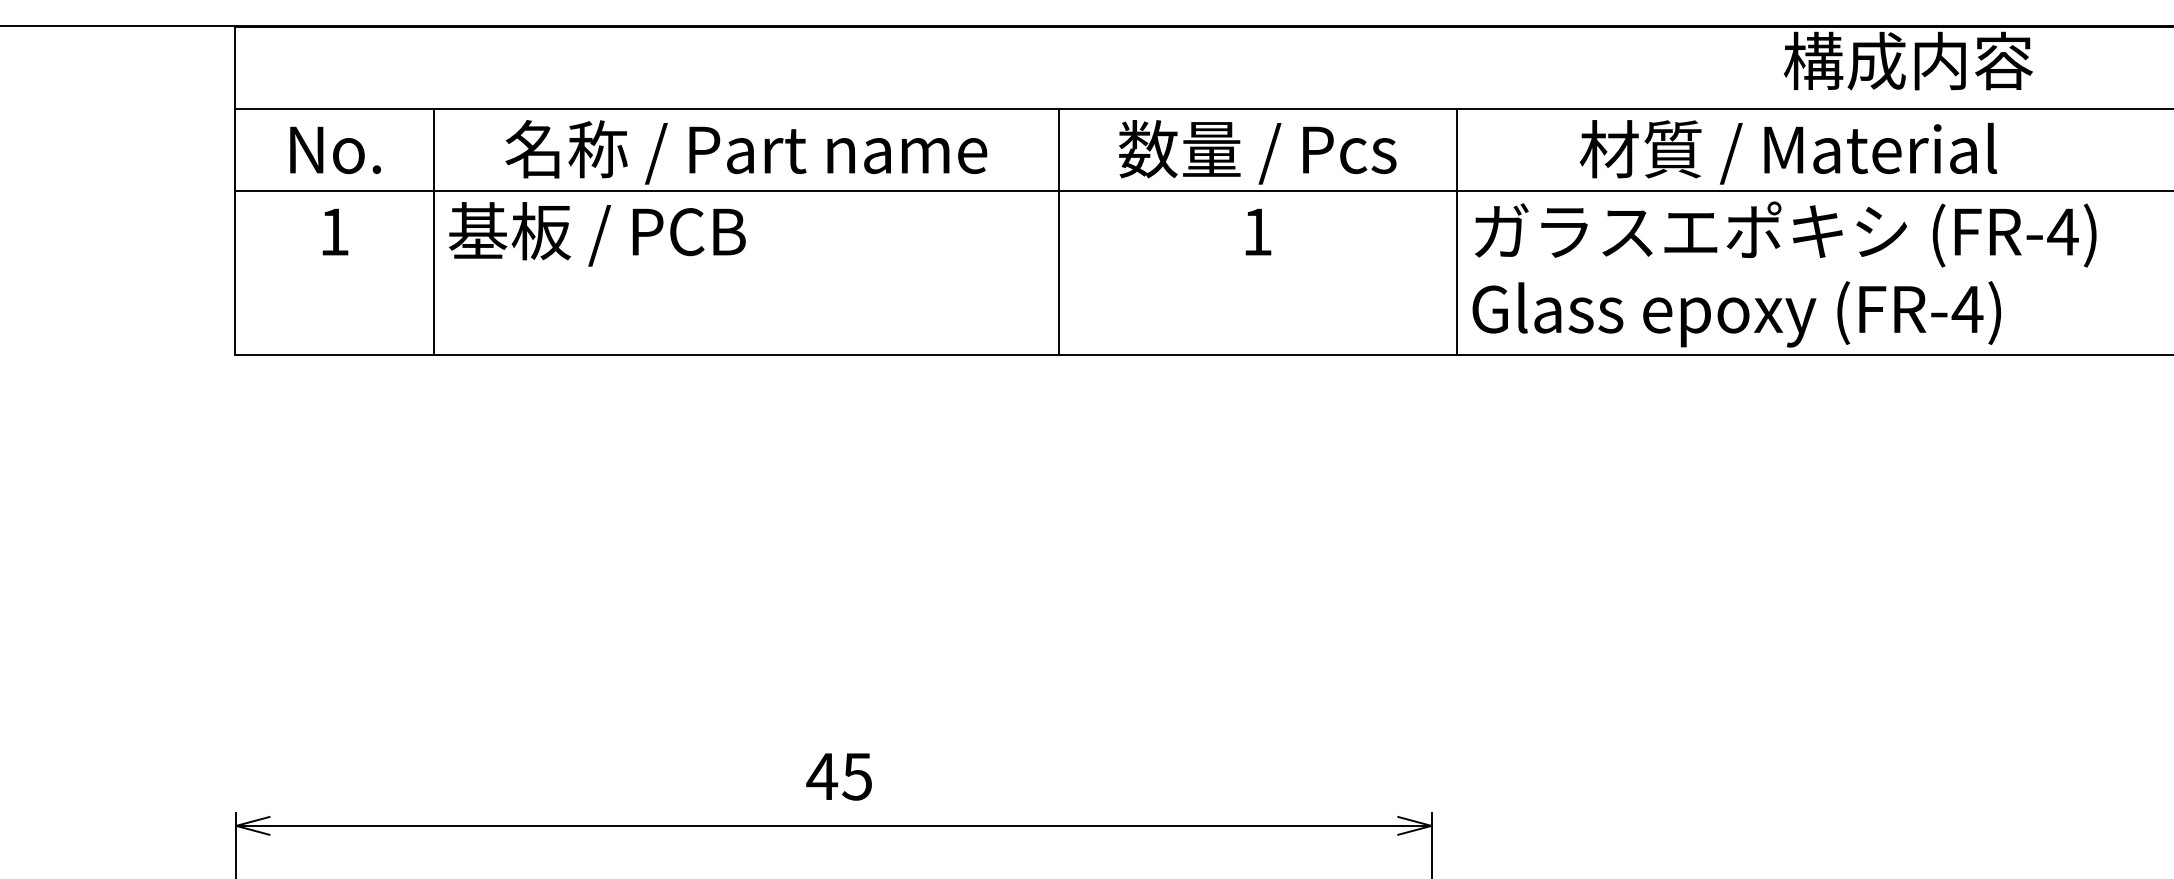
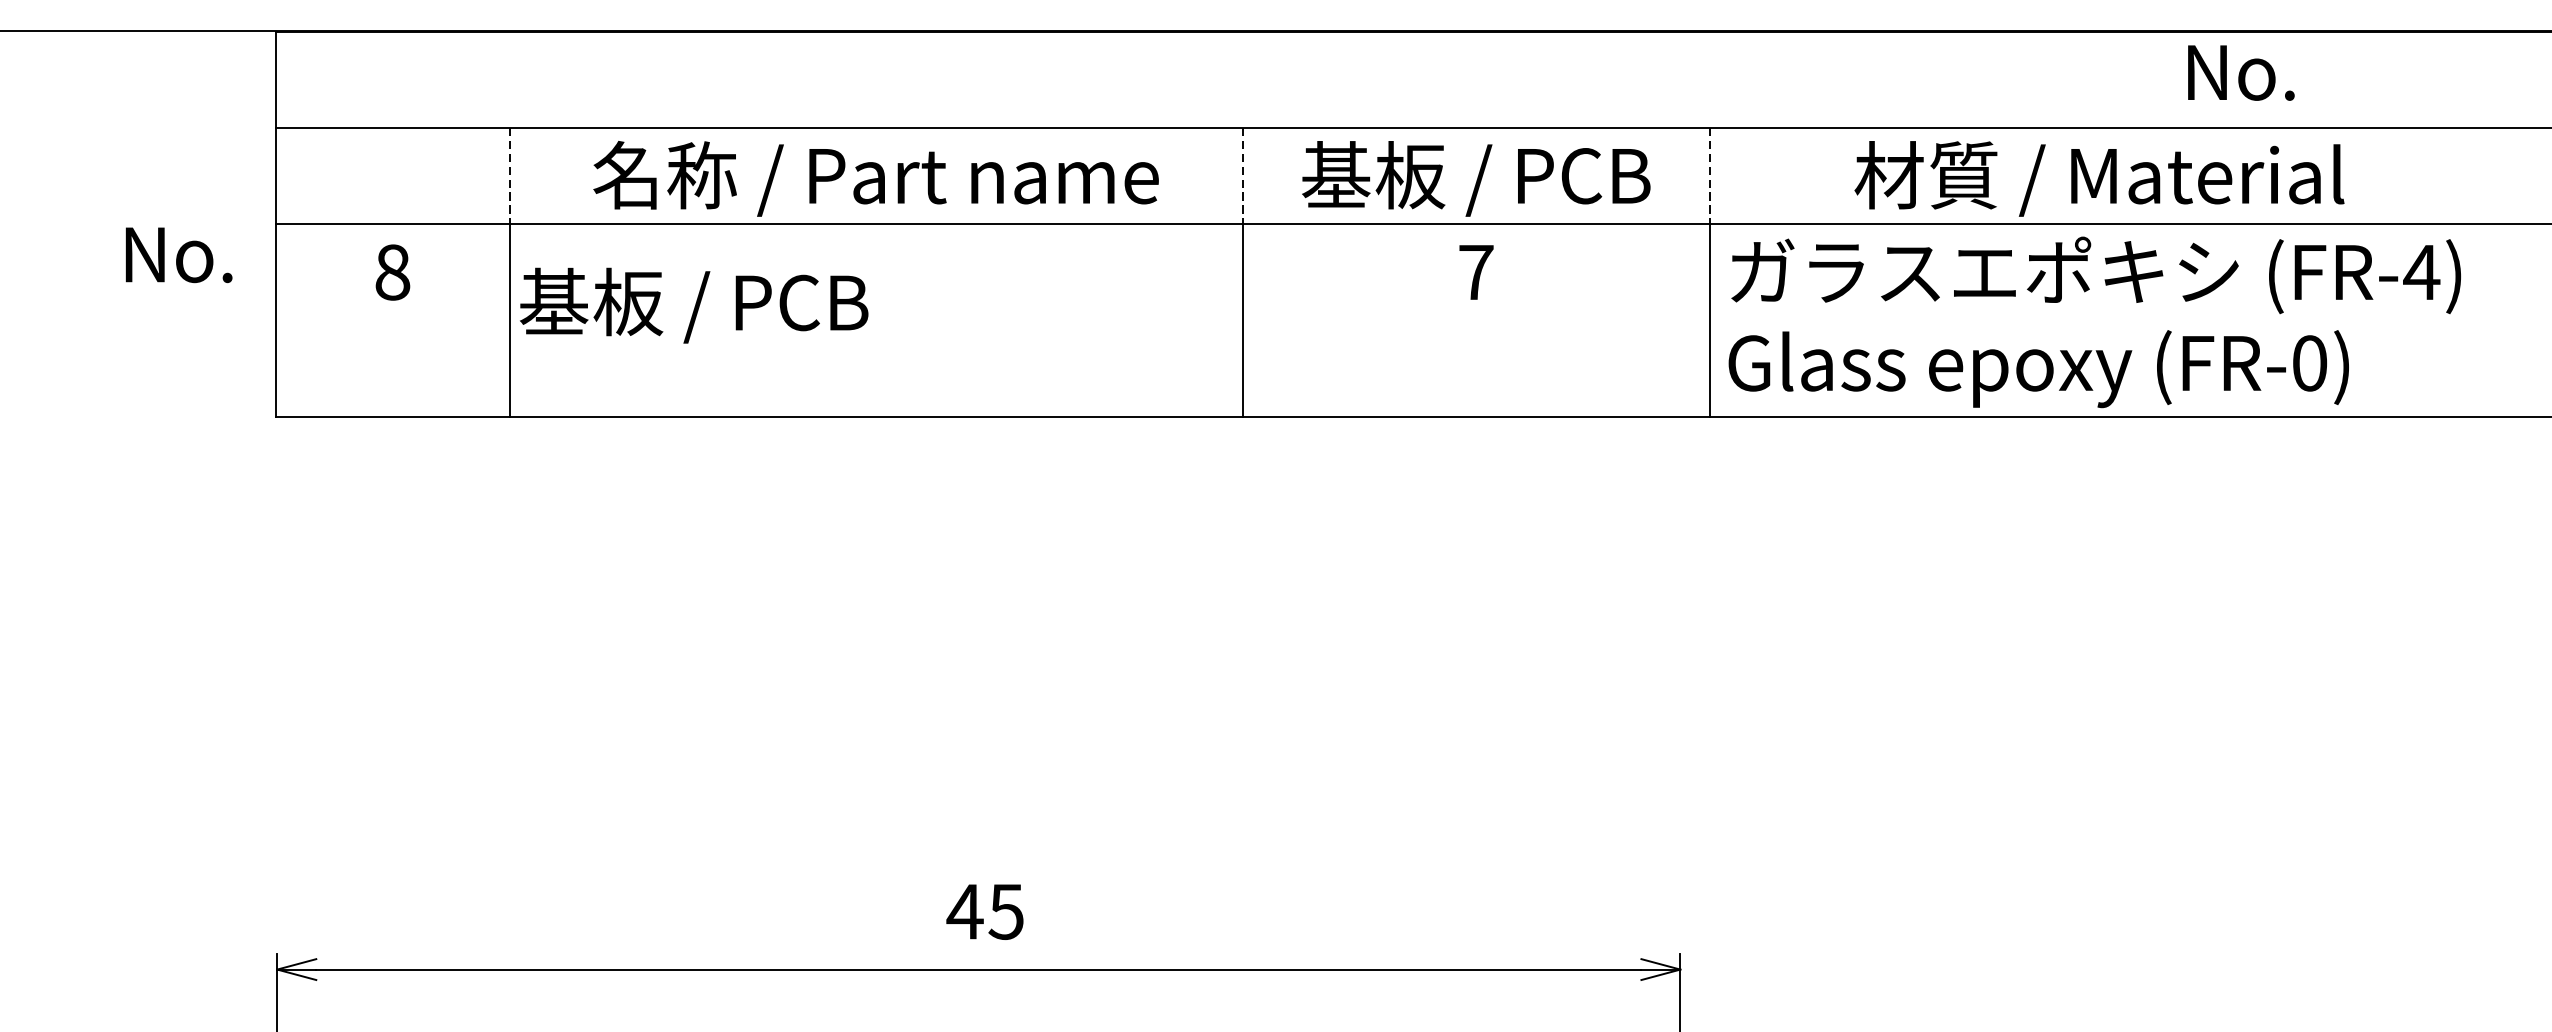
text: (1908, 60) -> (2240, 71), 構成内容 -> No.
text: (335, 150) -> (178, 255), moved
line: (434, 150) -> (510, 176), solid -> dashed
line: (1058, 150) -> (1242, 176), solid -> dashed
line: (1456, 150) -> (1709, 176), solid -> dashed
text: (1257, 152) -> (1476, 179), 数量 / Pcs -> 基板 / PCB
text: (1257, 231) -> (1476, 271), 1 -> 7
text: (334, 232) -> (392, 273), 1 -> 8
text: (597, 234) -> (694, 305), moved
text: (1967, 309) -> (2309, 363), (FR-4) -> (FR-0)

